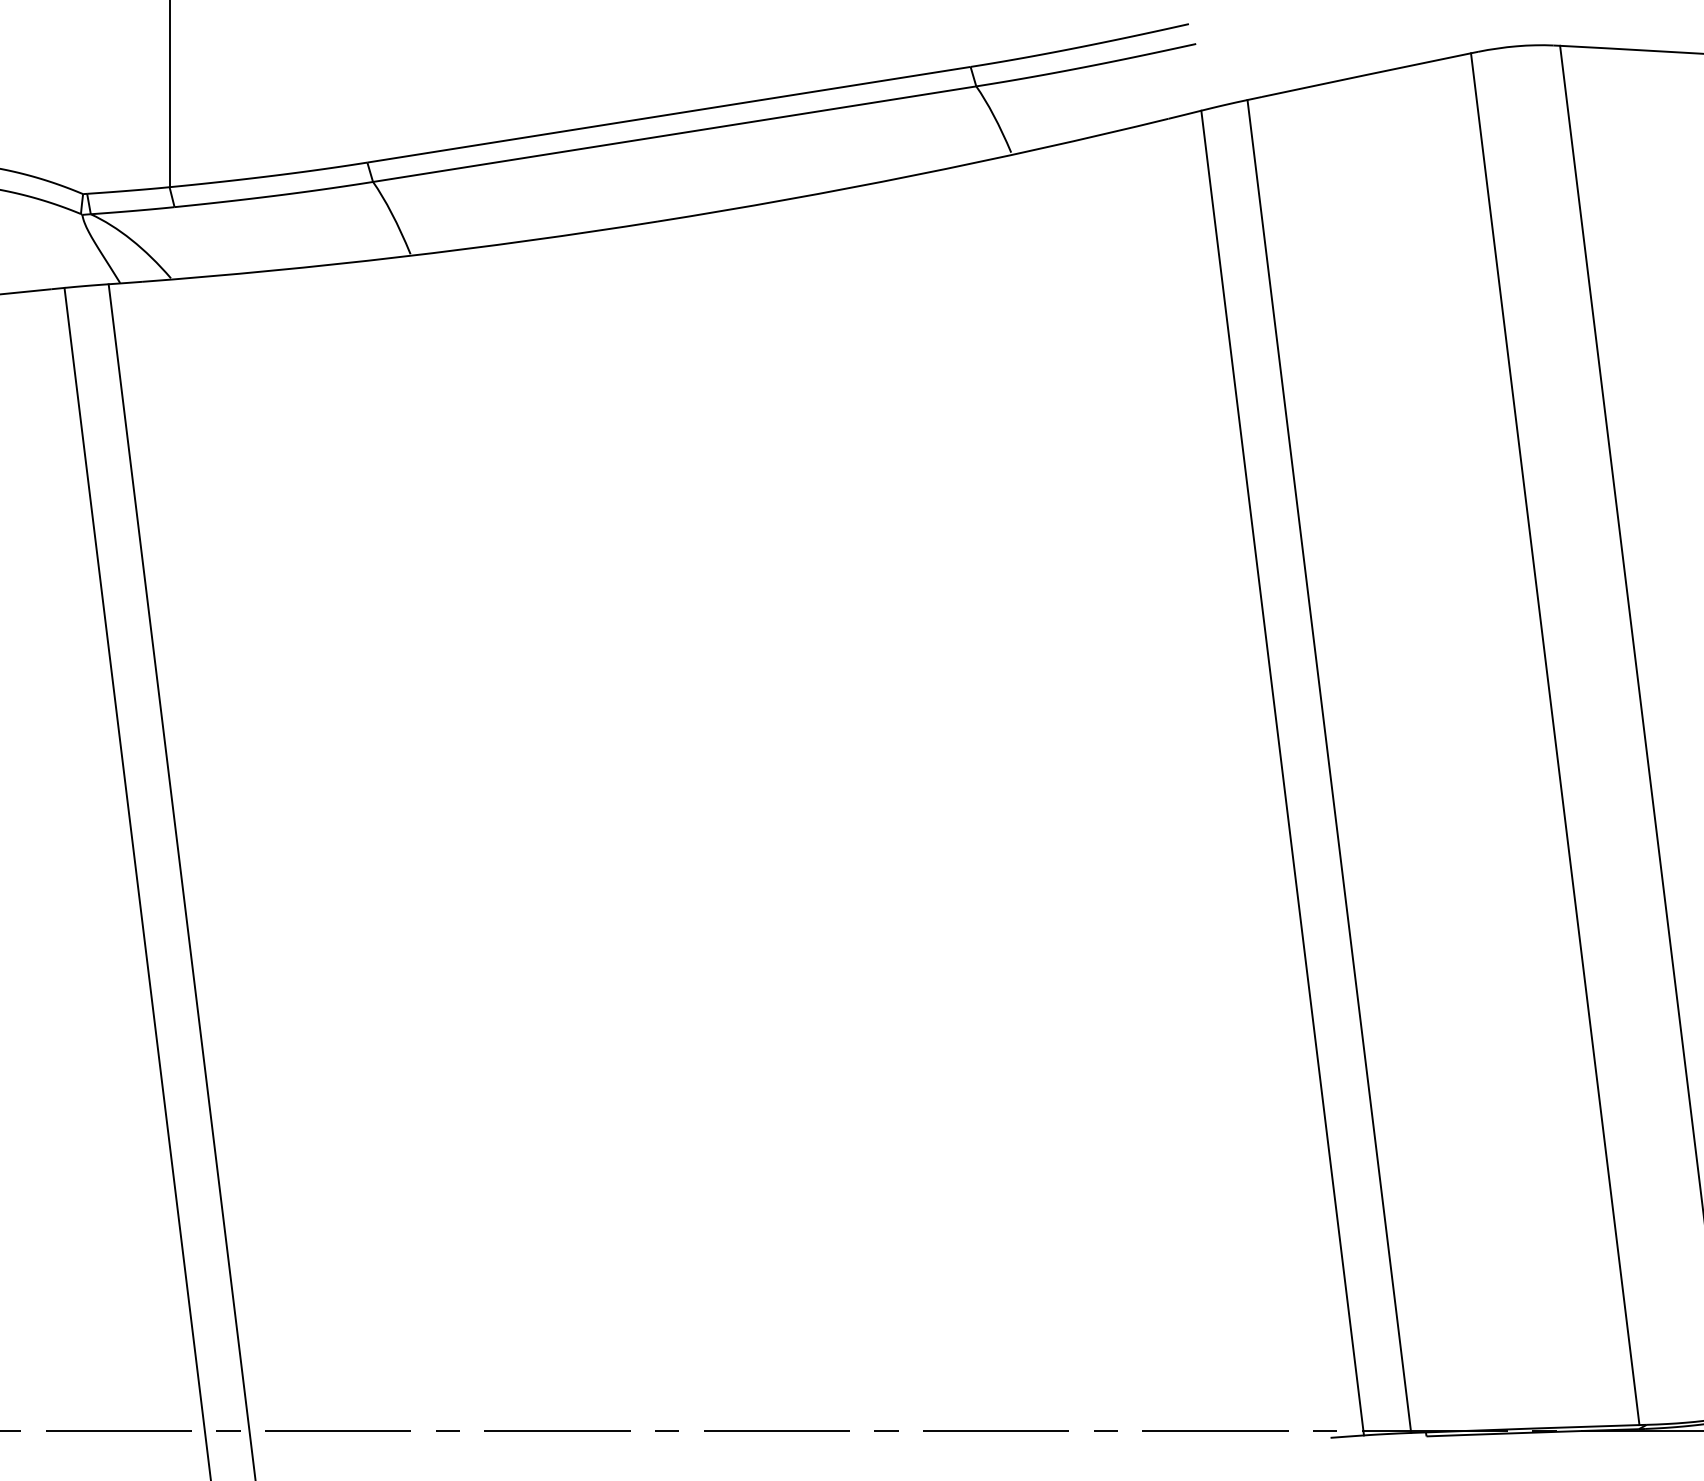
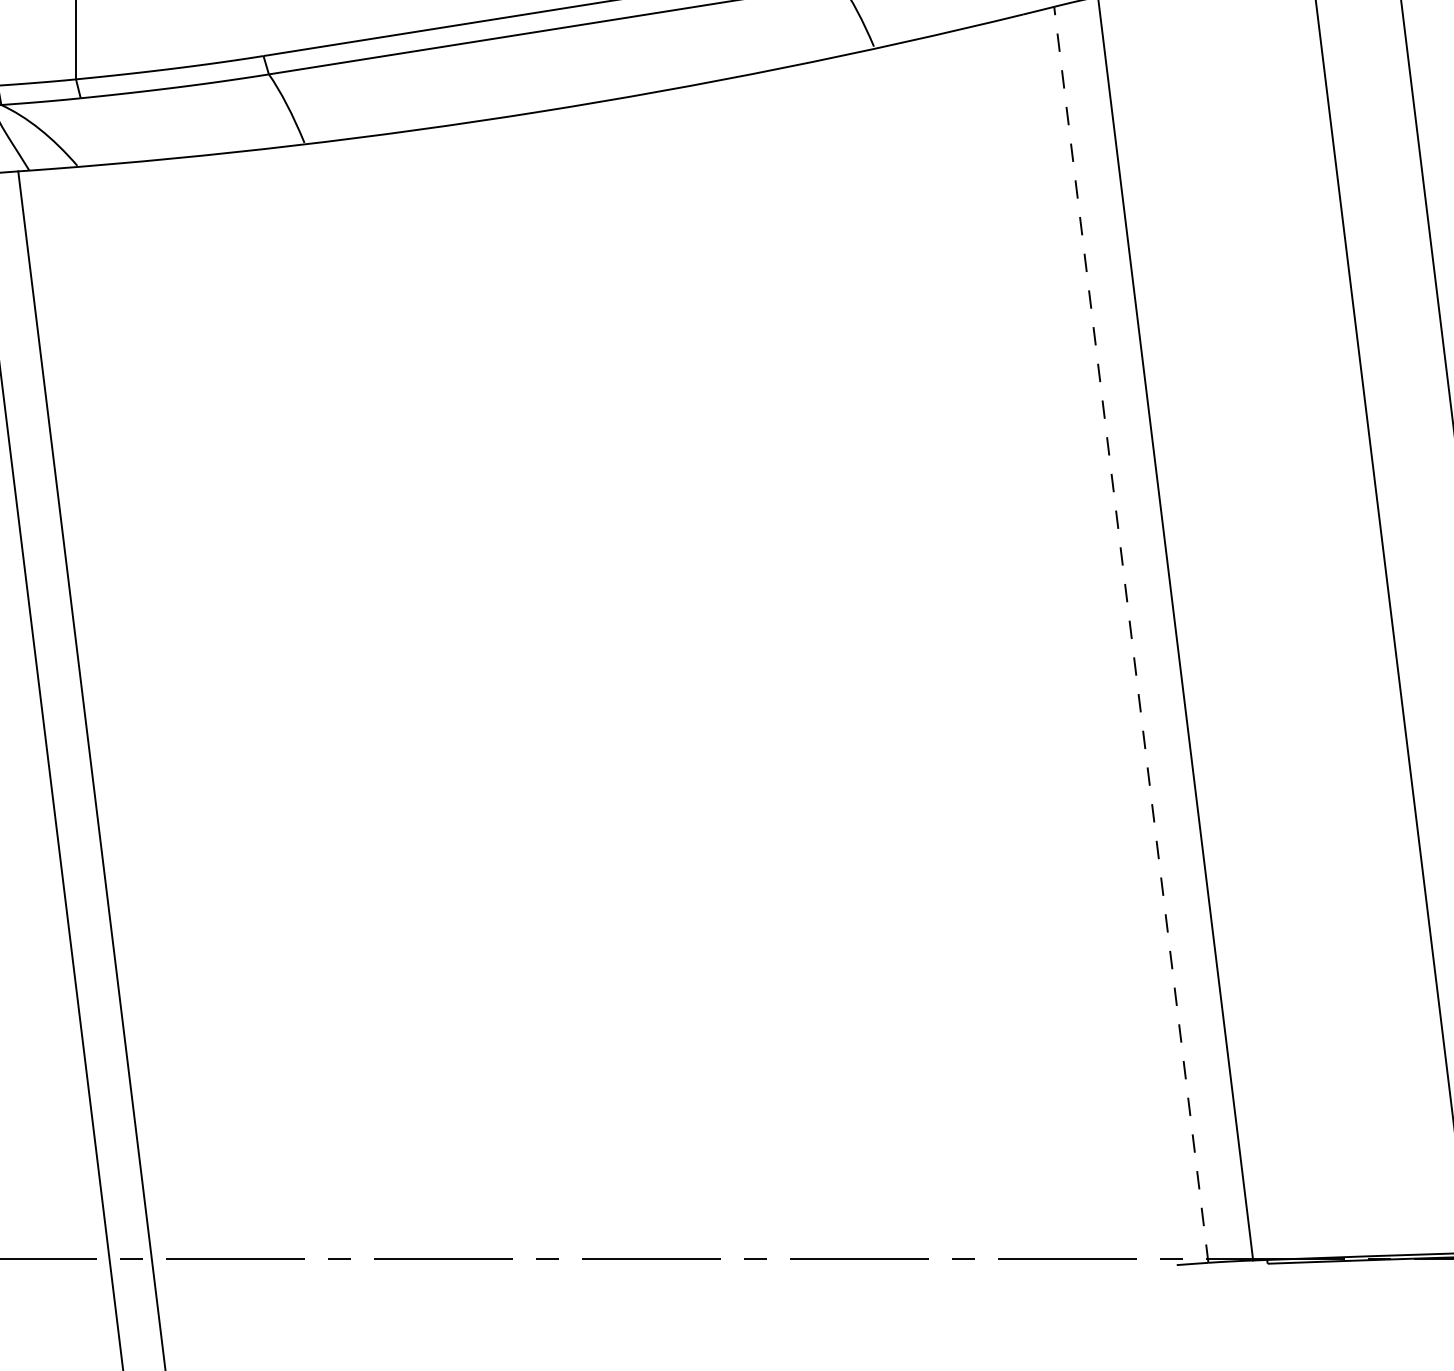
line: (1282, 772) -> (1131, 634), solid -> dashed

